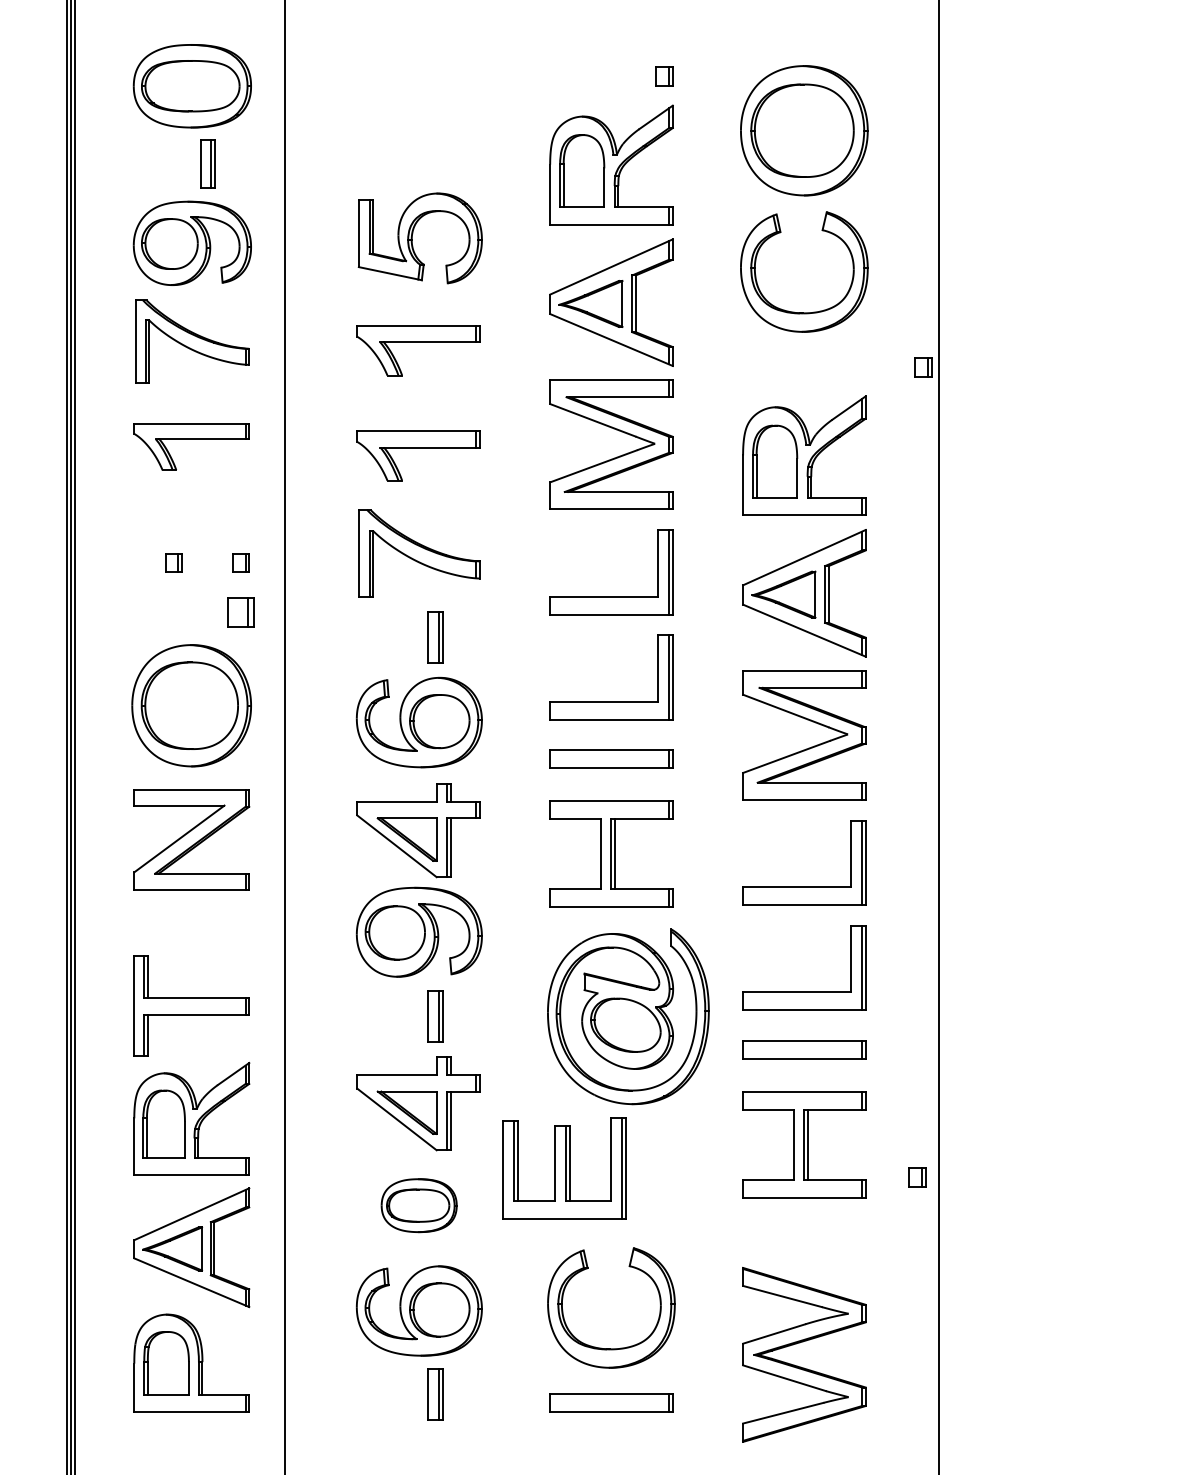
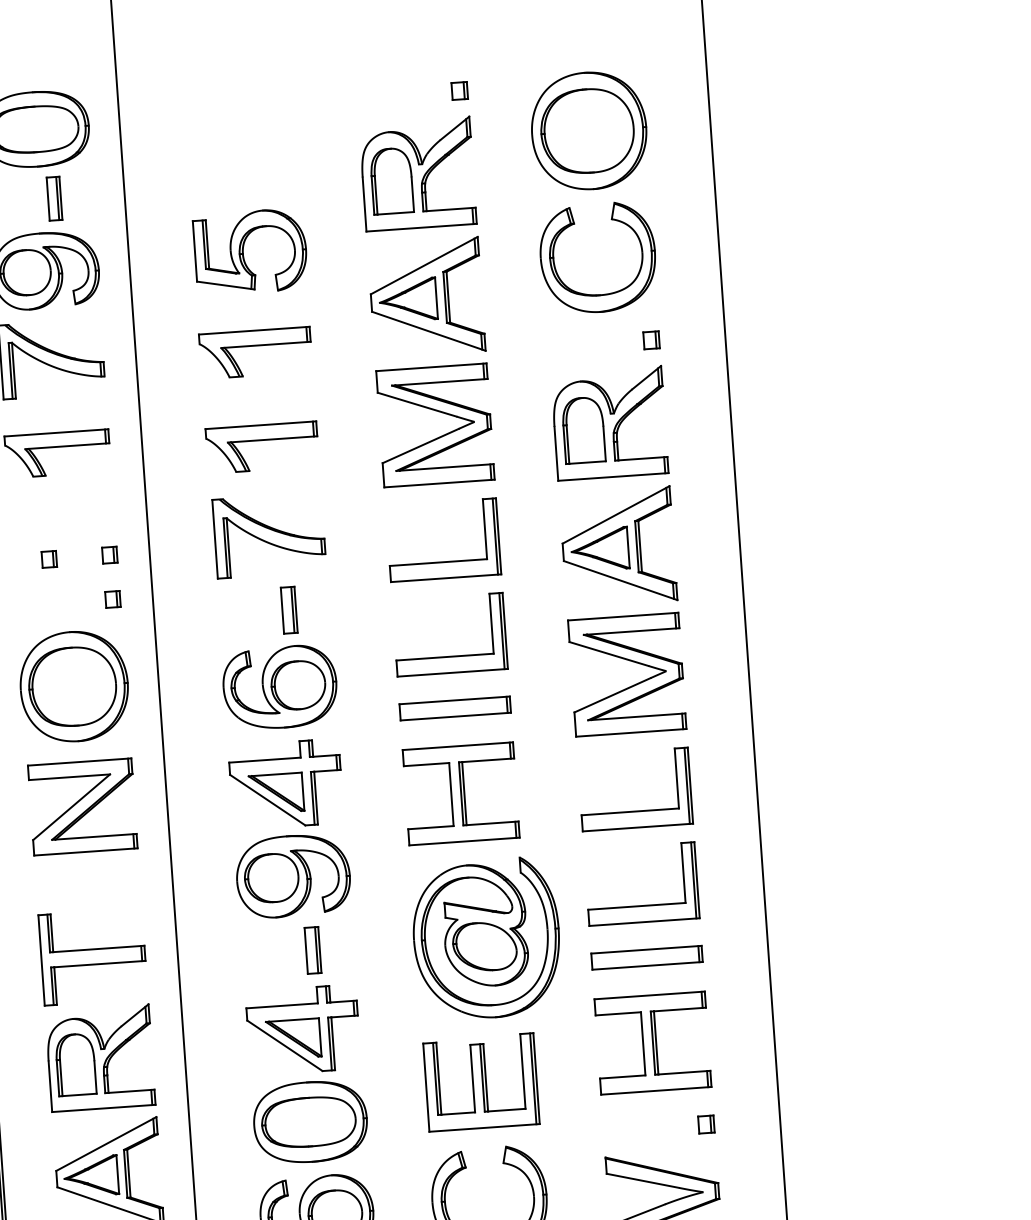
part: (923, 367) -> (651, 340), moved
part: (240, 611) -> (112, 598), size x0.62
part: (564, 1168) -> (481, 1082), moved
part: (917, 1177) -> (706, 1124), moved
part: (418, 1205) -> (309, 1121), size x1.67

